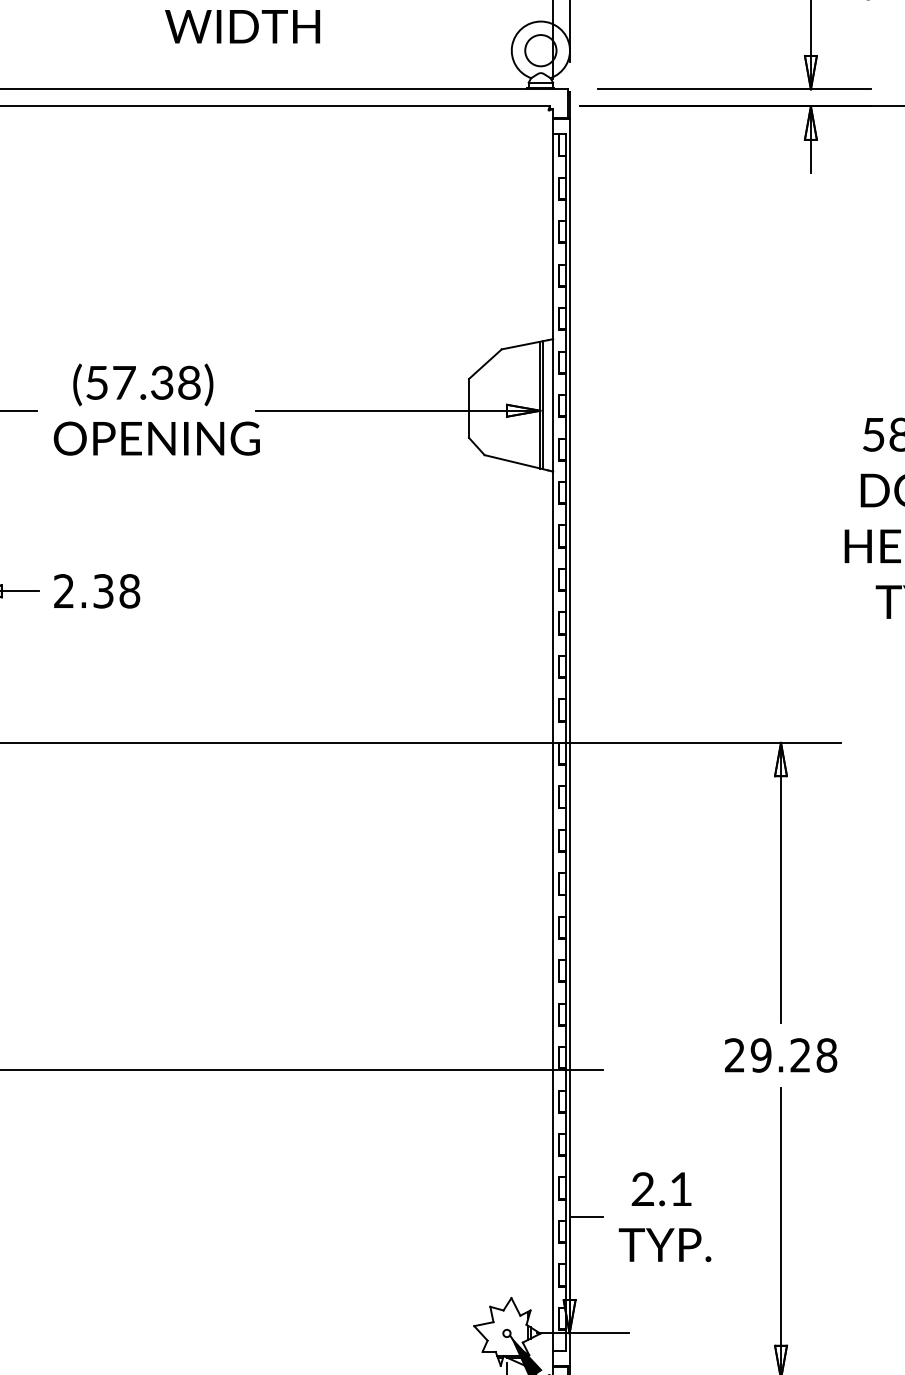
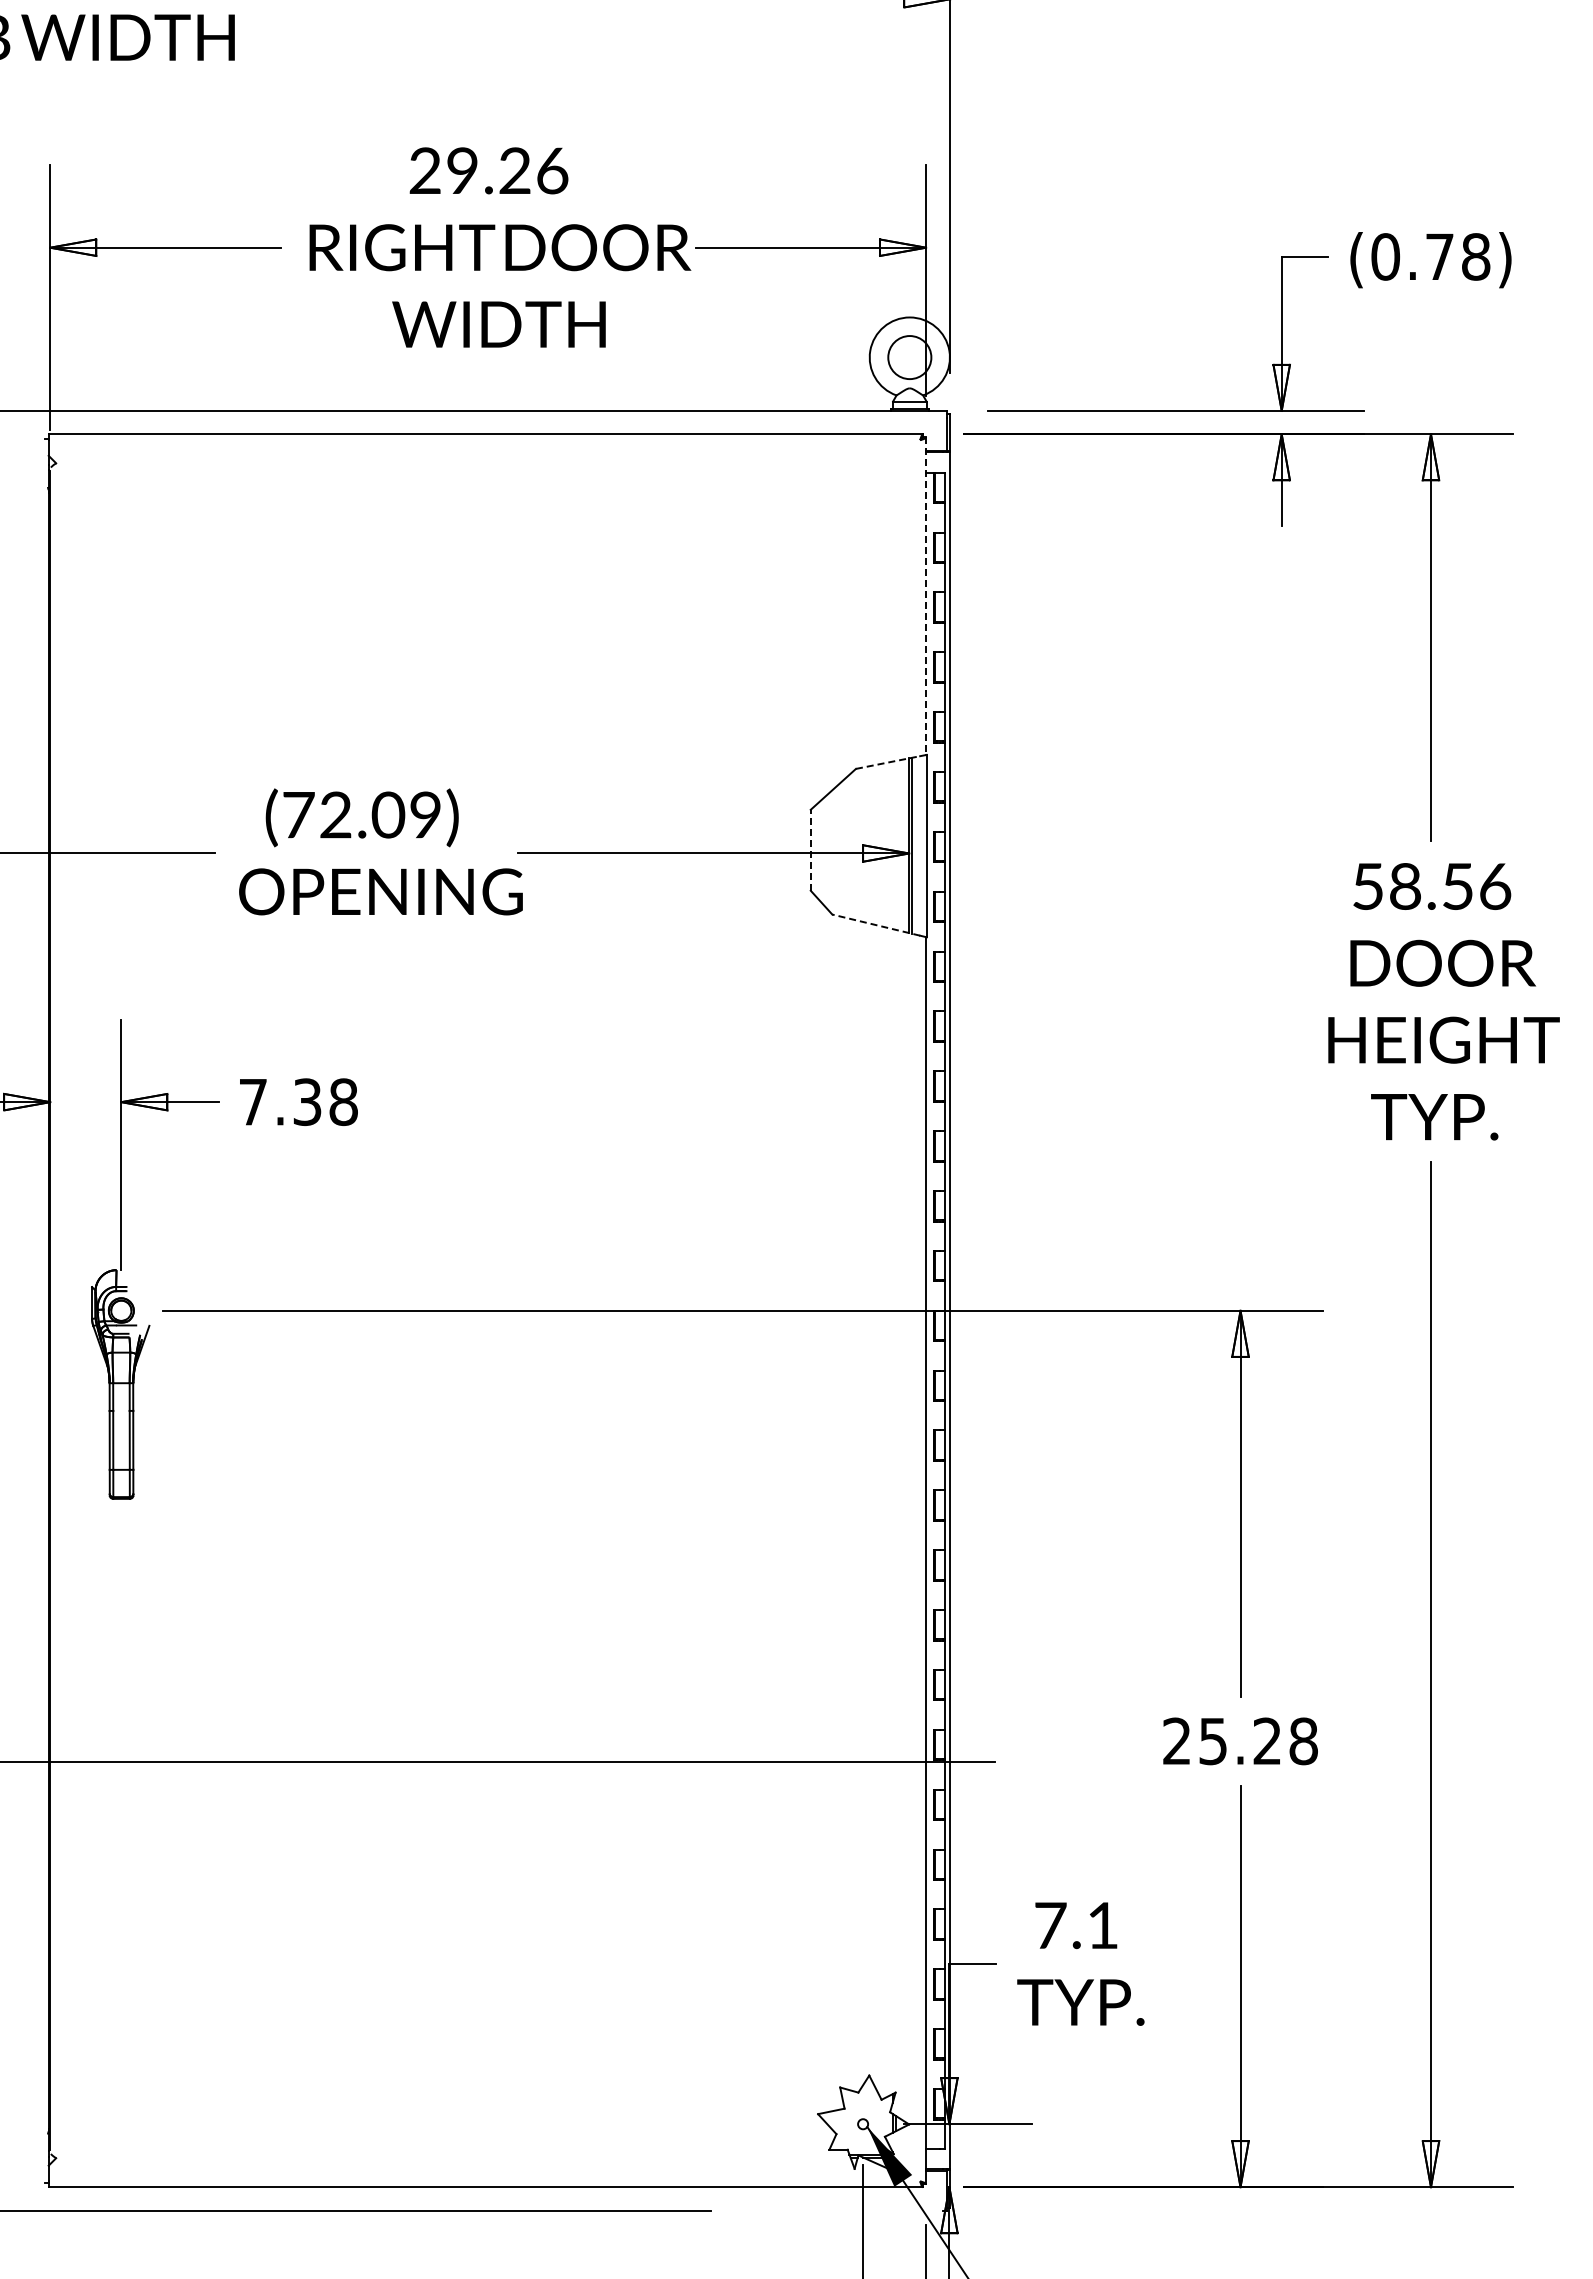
line: (552, 224) -> (926, 596), solid -> dashed
line: (525, 344) -> (888, 762), solid -> dashed
text: (143, 382) -> (362, 814), (57.38) -> (72.09)
line: (468, 407) -> (810, 849), solid -> dashed
line: (515, 463) -> (875, 925), solid -> dashed
text: (63, 590) -> (252, 1101), 2.38 -> 7.38
text: (761, 1055) -> (1213, 1741), 29.28 -> 25.28
text: (643, 1189) -> (1050, 1925), 2.1 -> 7.1

